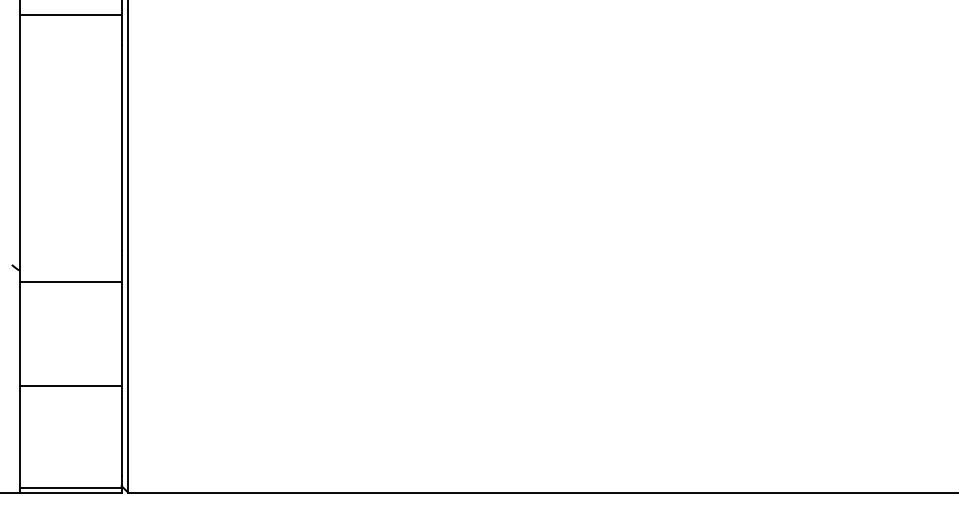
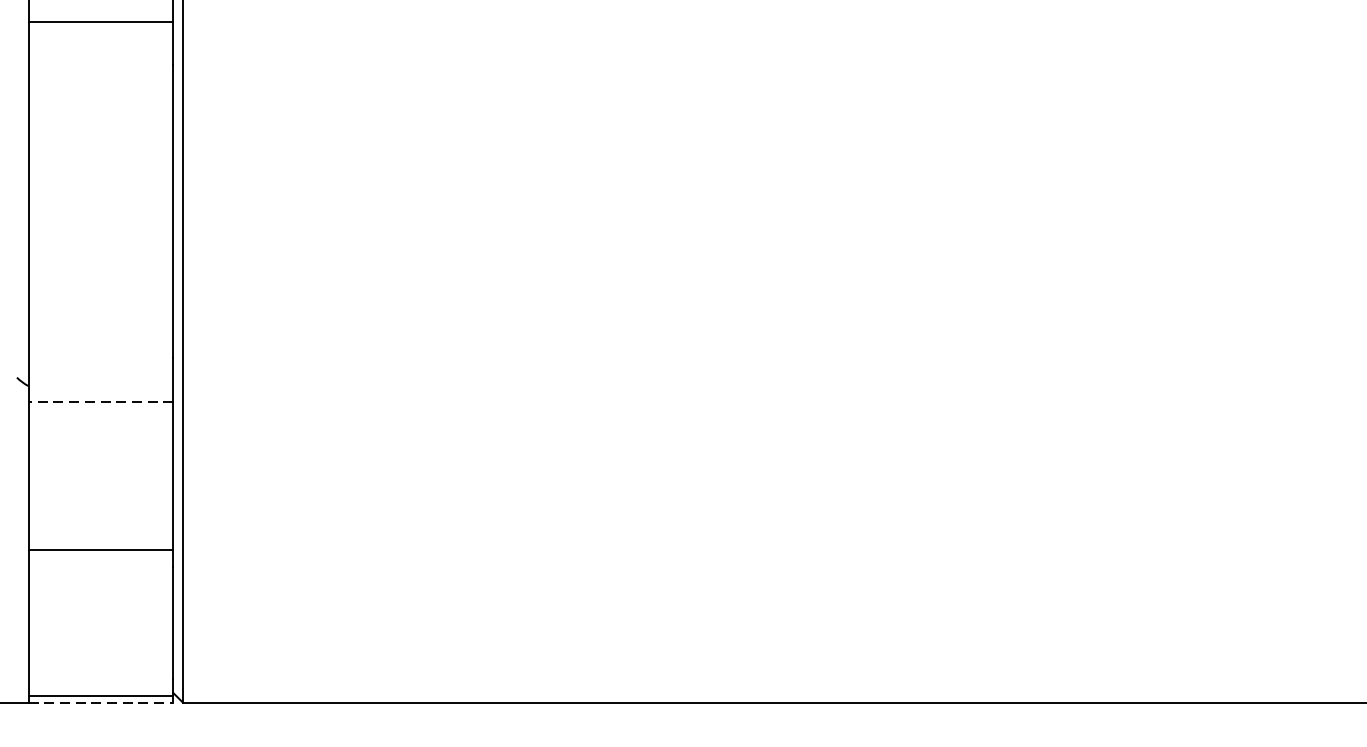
line: (70, 281) -> (100, 401), solid -> dashed
line: (70, 492) -> (100, 702), solid -> dashed

